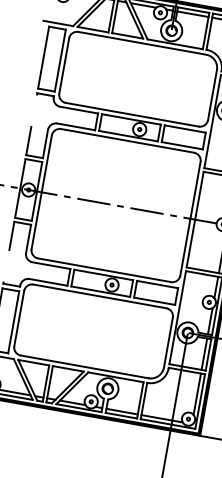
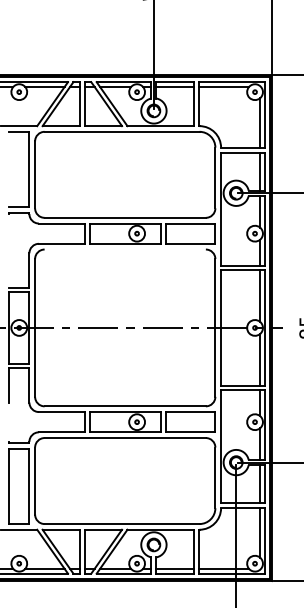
line: (44, 57) -> (9, 168), removed
line: (127, 140) -> (124, 249), removed
line: (29, 141) -> (9, 270), removed

